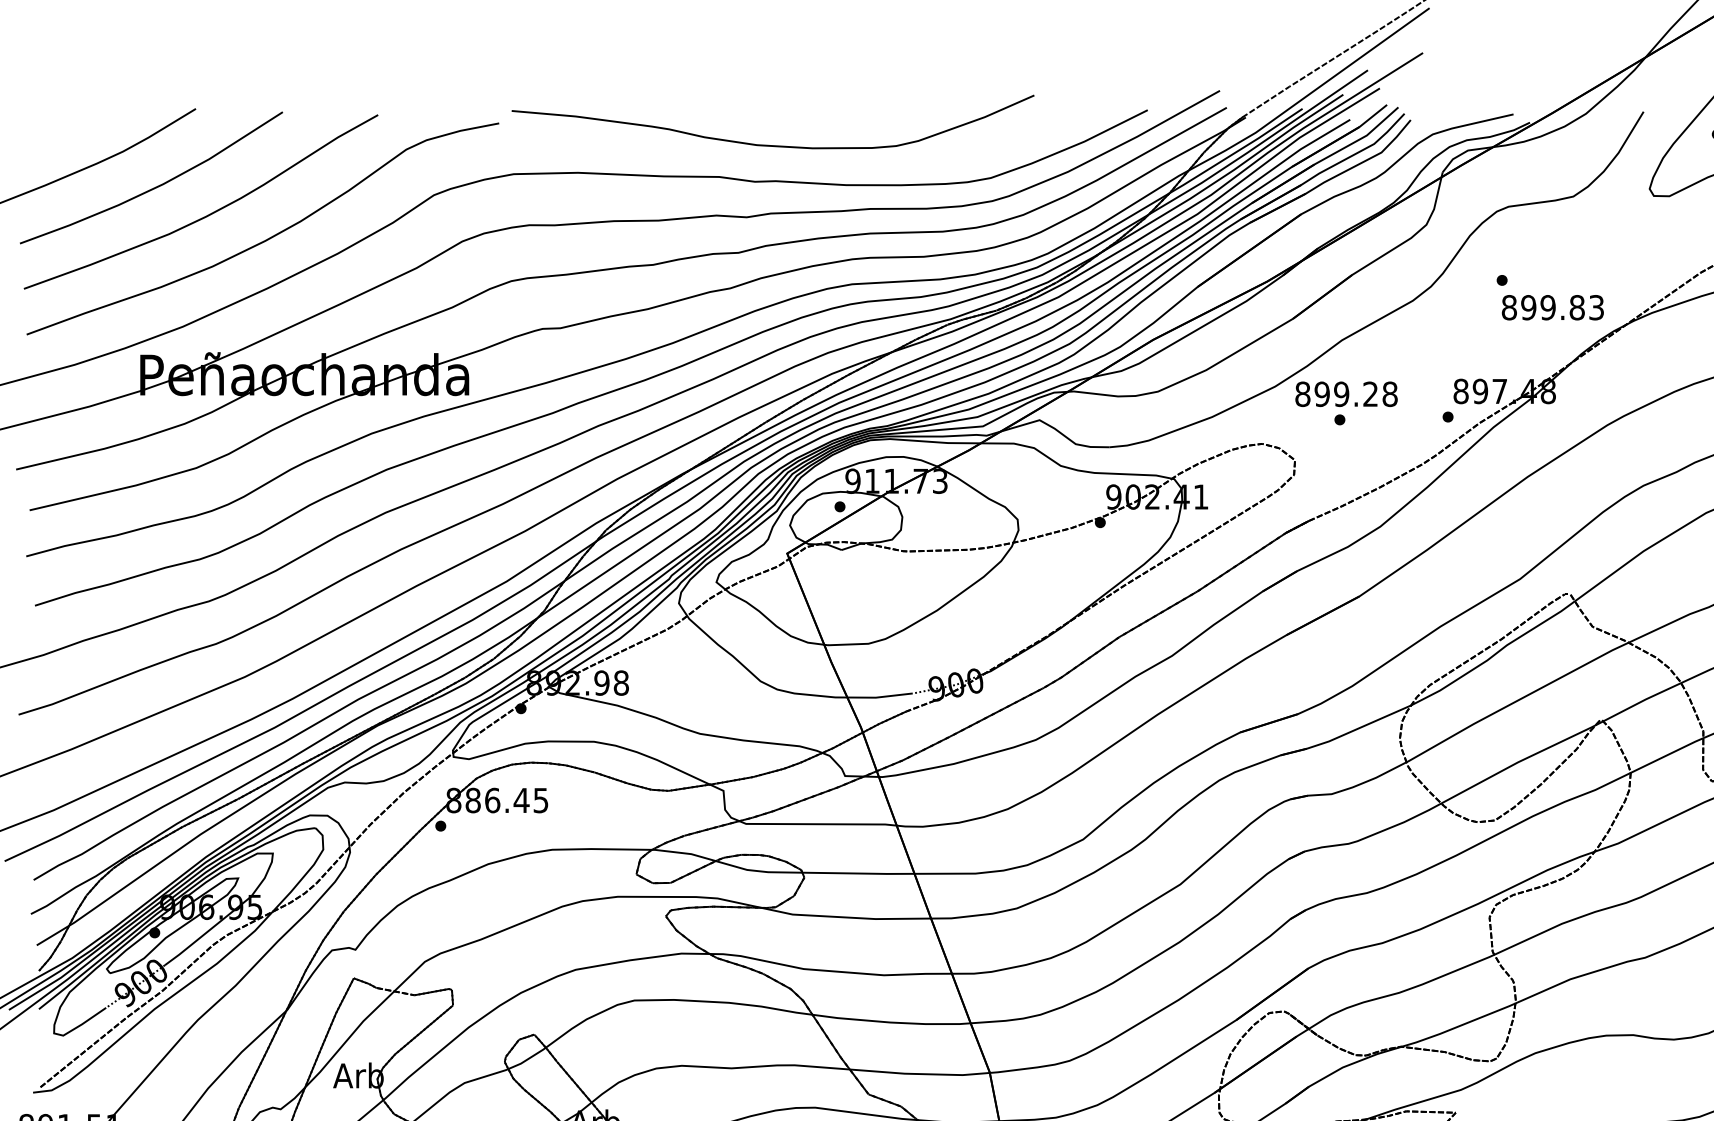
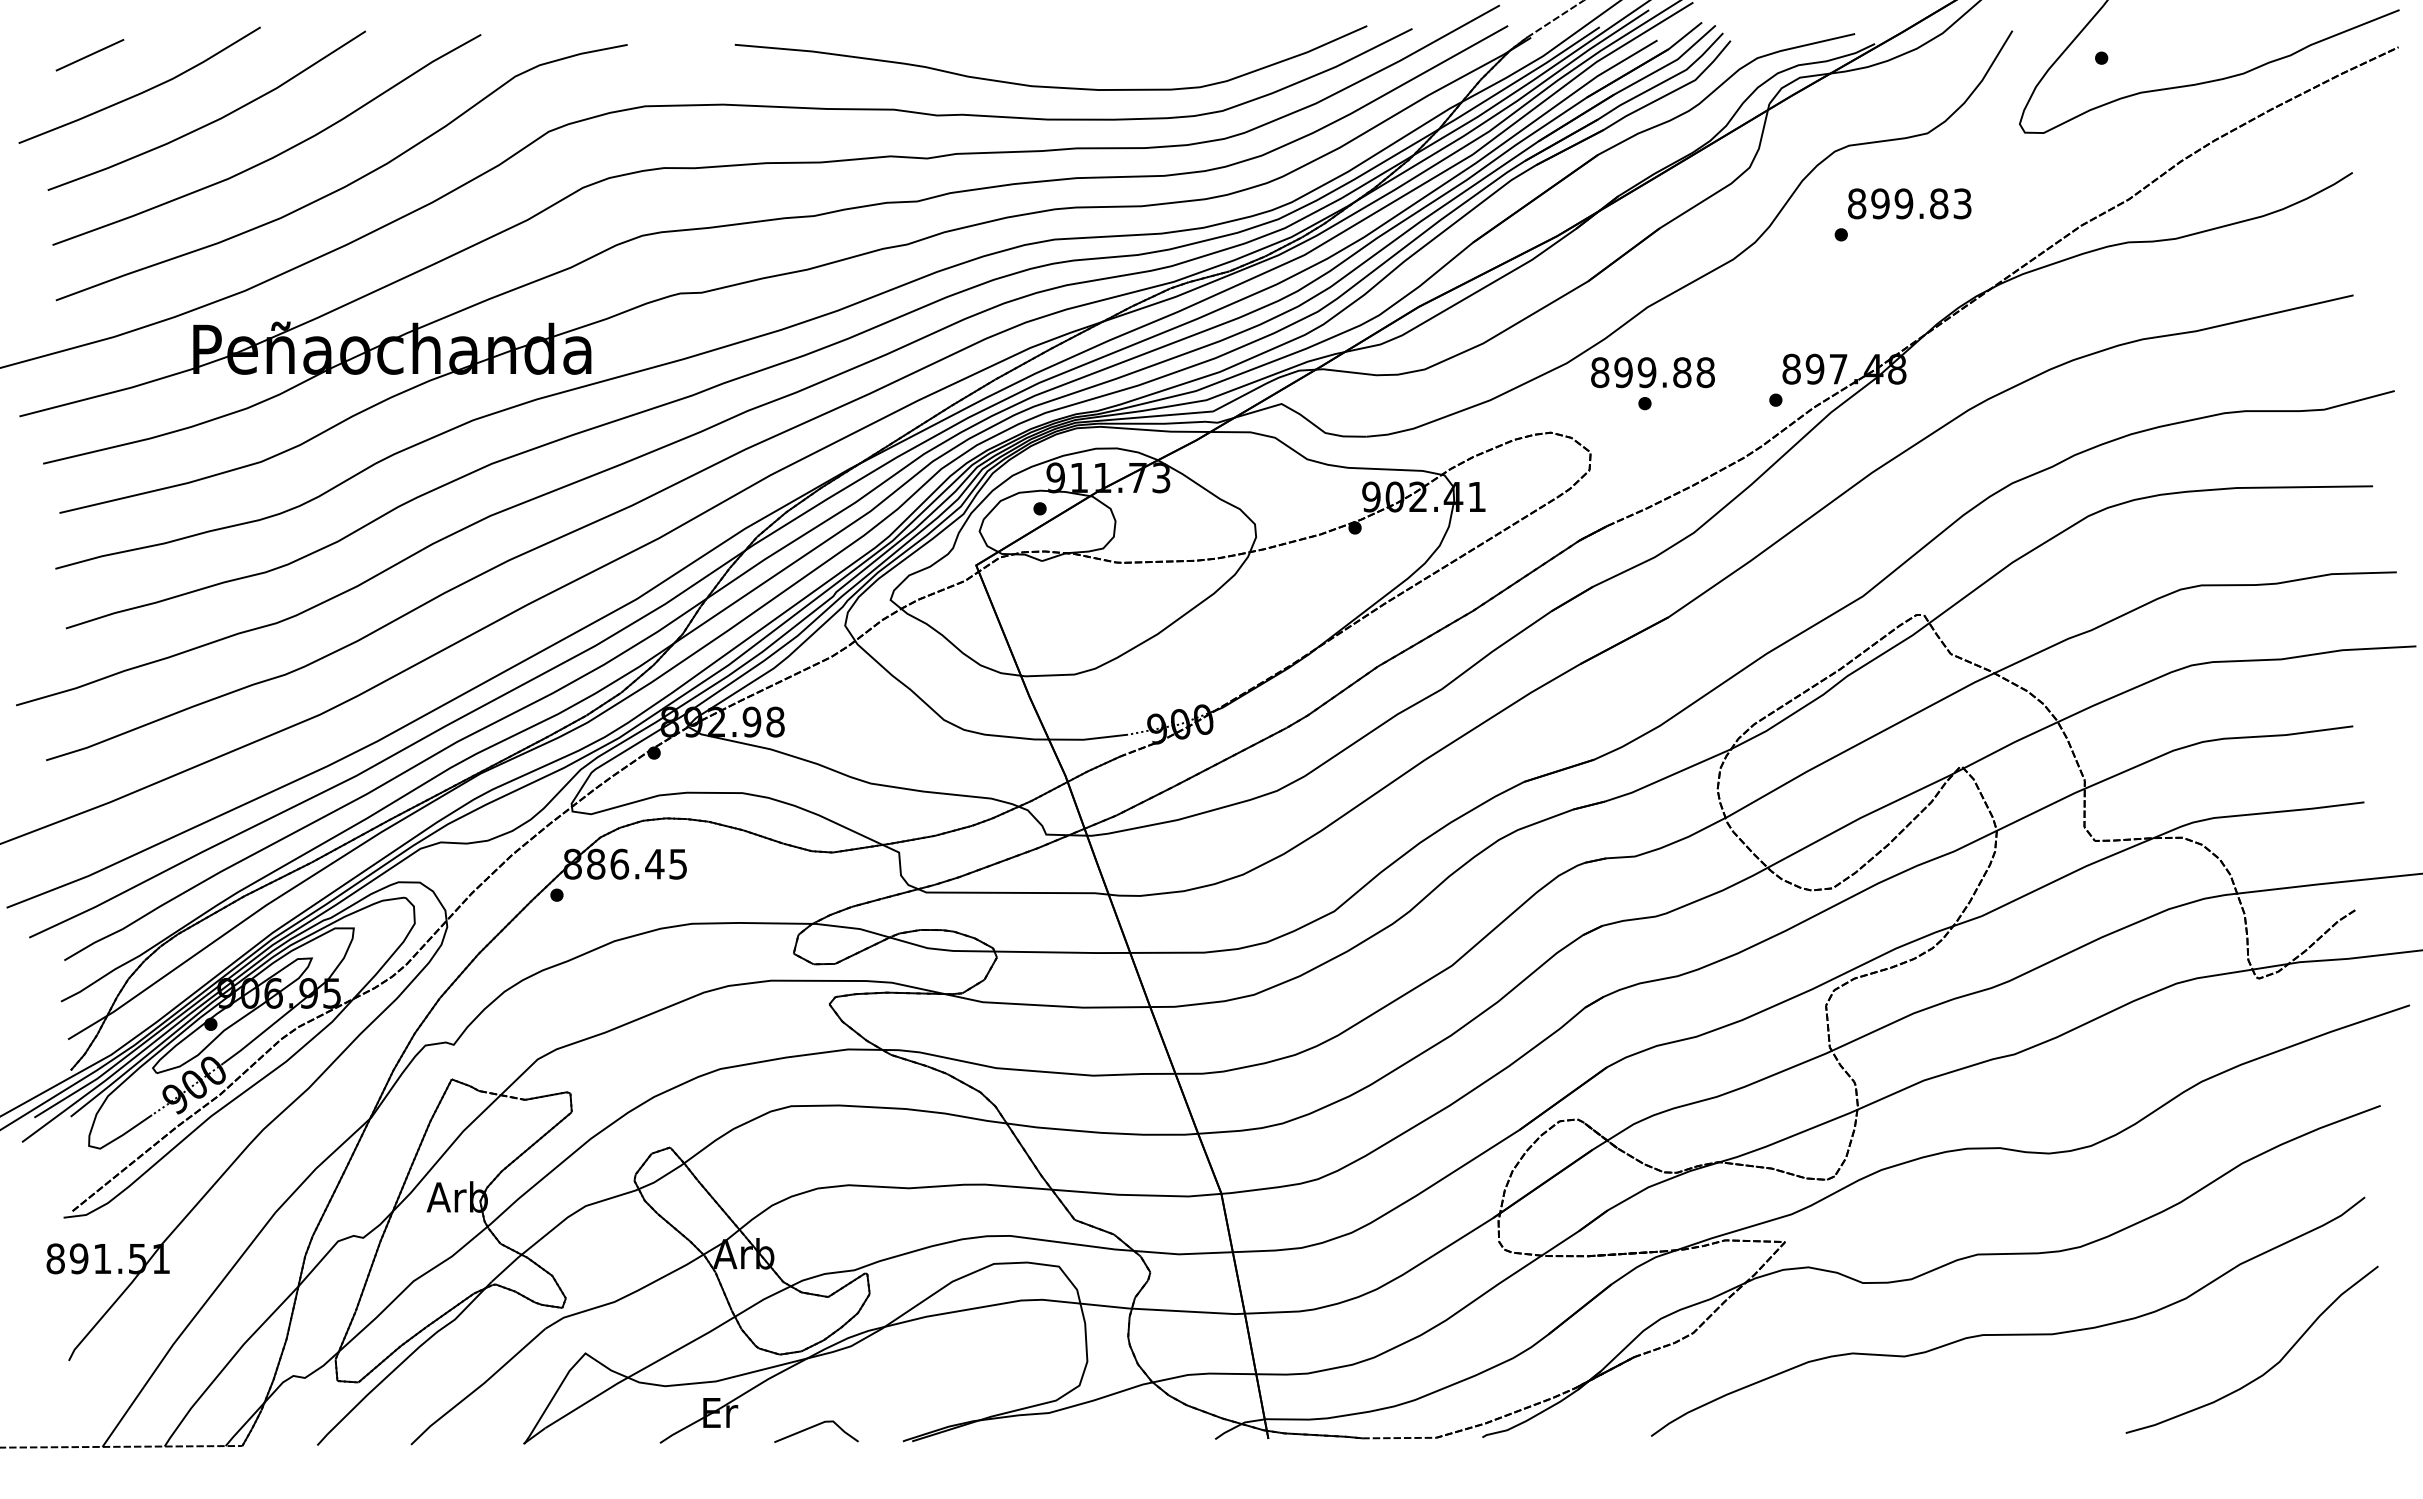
line: (54, 132) -> (89, 55), added
curve: (772, 145) -> (1050, 86), moved
text: (1552, 307) -> (1909, 203), moved
text: (1370, 394) -> (1682, 372), 899.28 -> 899.88

